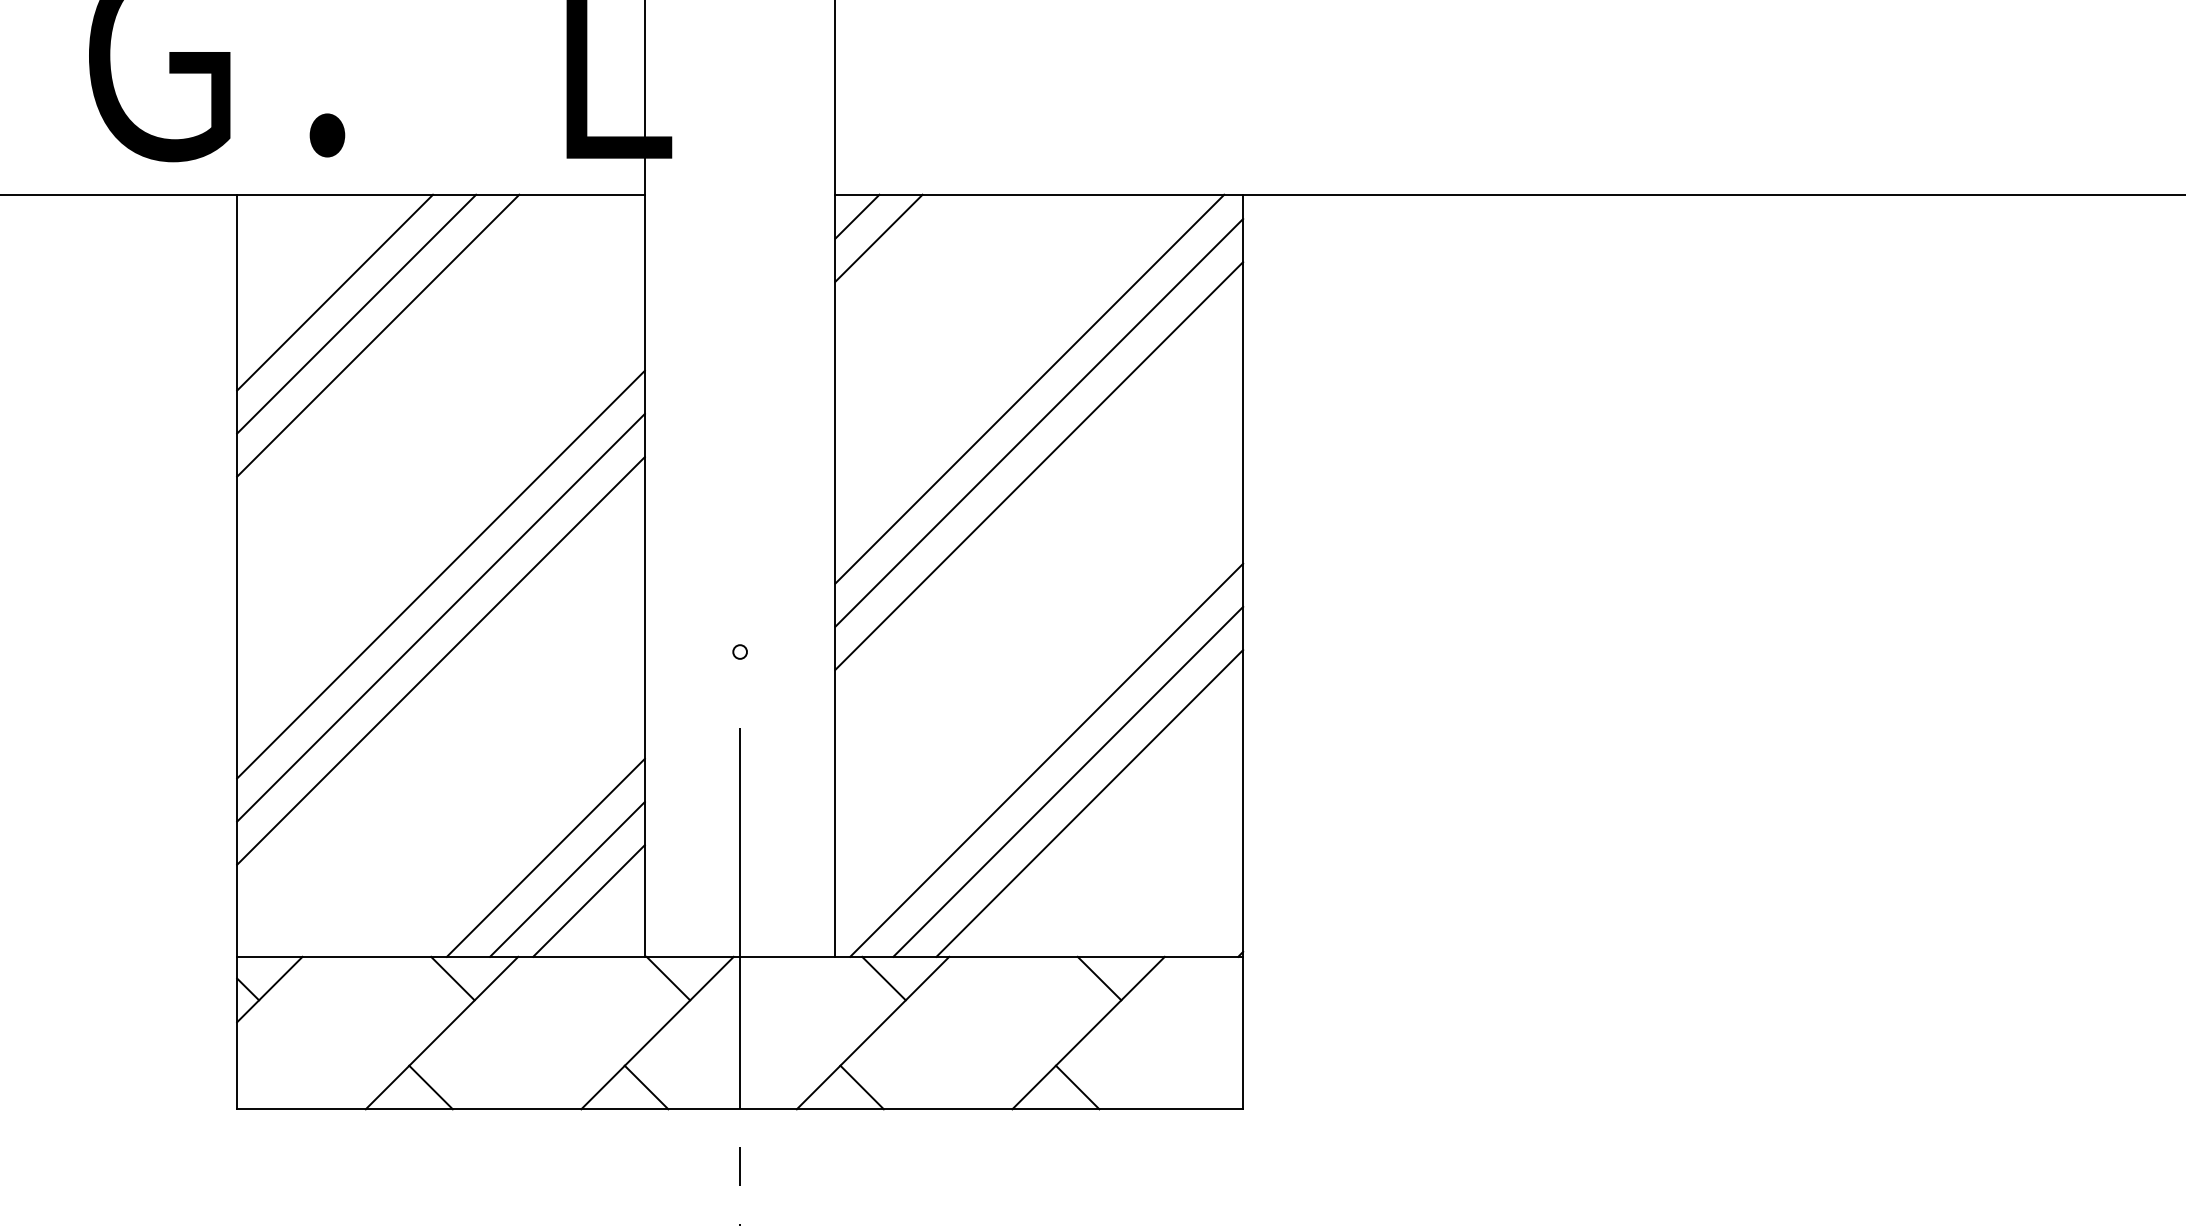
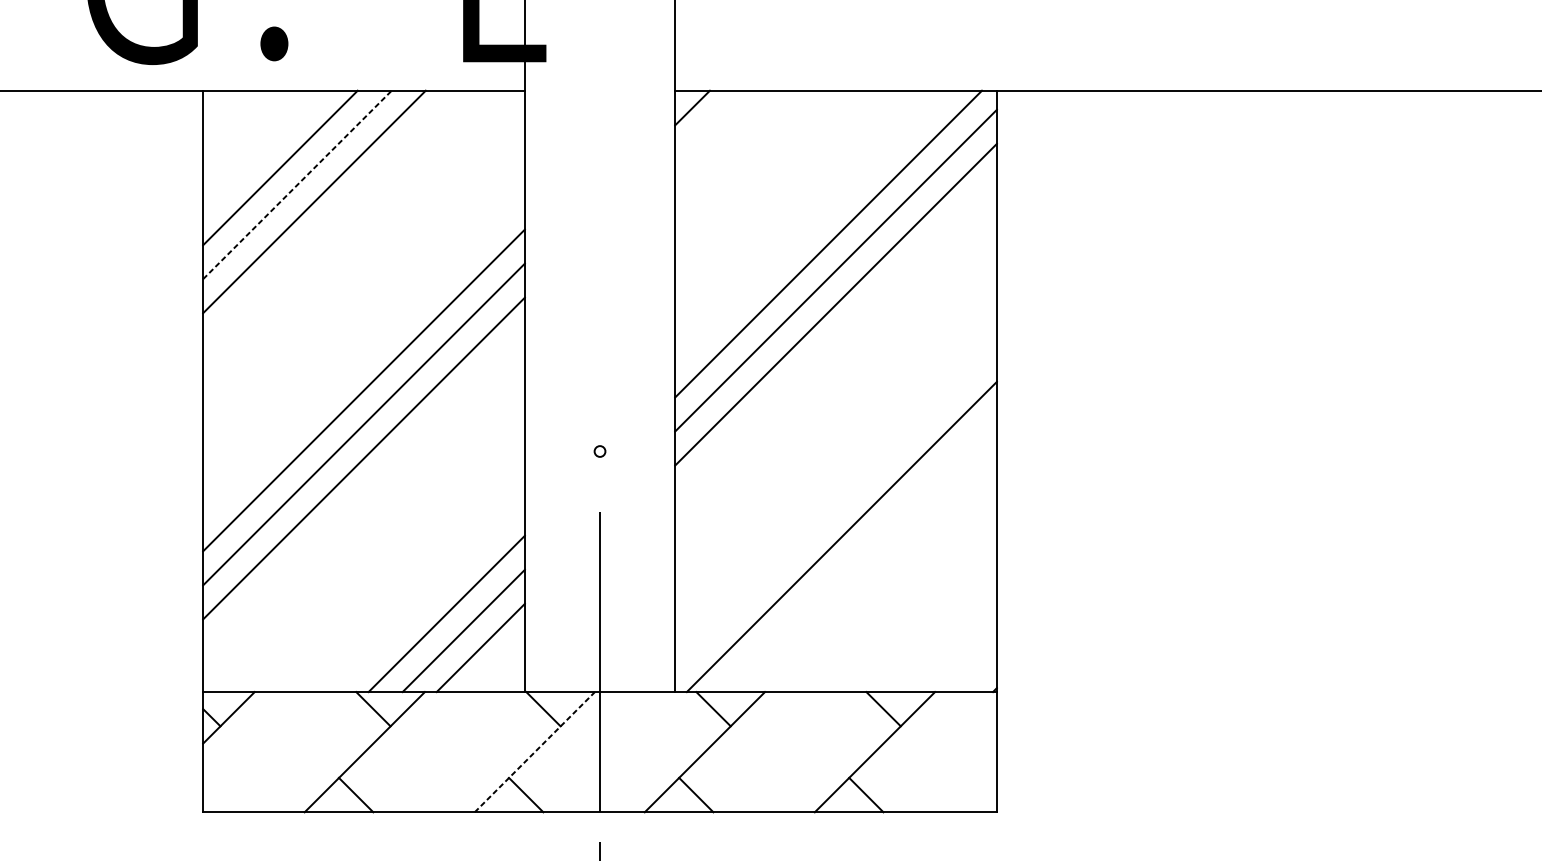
line: (878, 237) -> (709, 124), removed
line: (356, 314) -> (297, 185), solid -> dashed
line: (1068, 781) -> (859, 553), removed
line: (1089, 803) -> (875, 571), removed
line: (657, 1033) -> (534, 752), solid -> dashed

